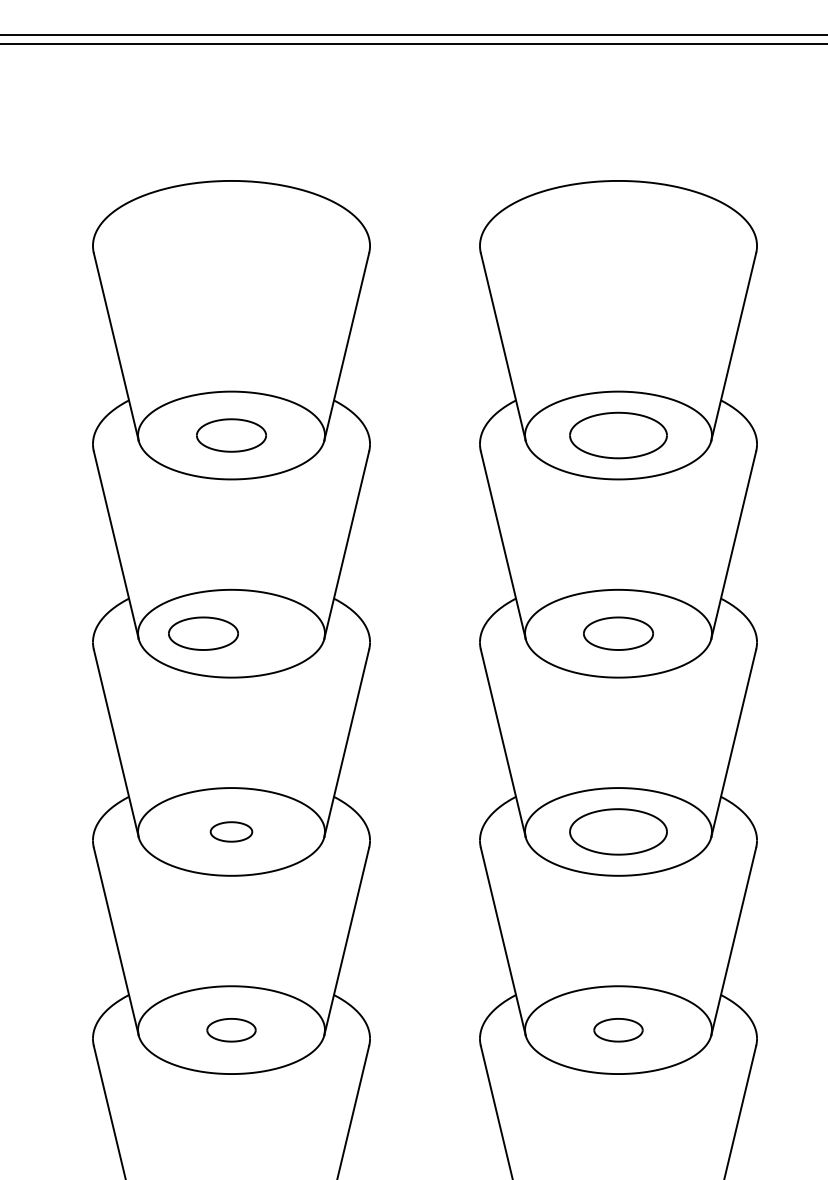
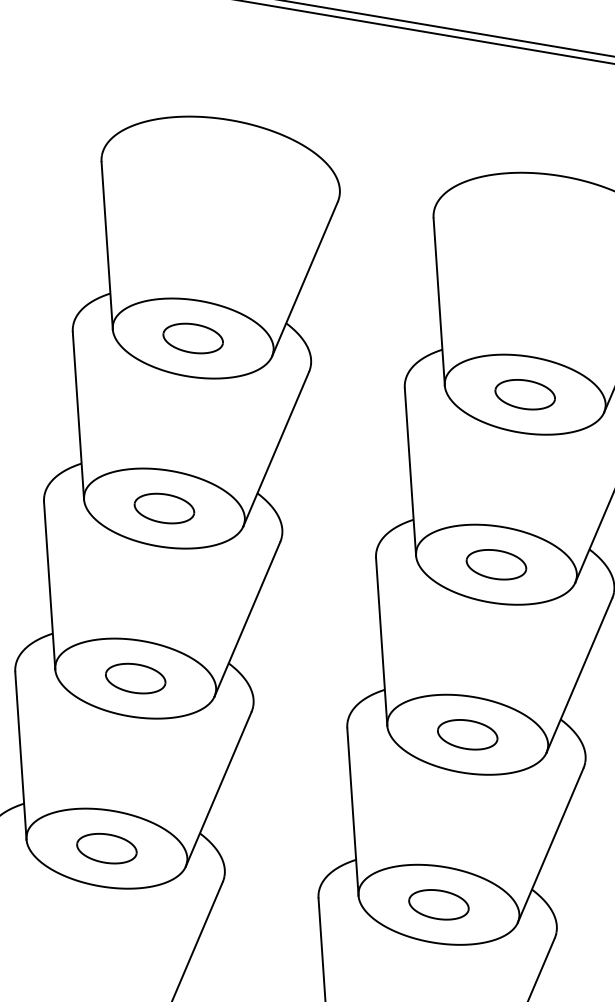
part: (618, 435) -> (525, 394), size x0.71
part: (203, 633) -> (164, 508), moved
part: (231, 831) -> (135, 678), size x1.67
part: (618, 831) -> (467, 734), size x0.71
part: (231, 1030) -> (106, 848), size x1.43
part: (618, 1030) -> (438, 905), size x1.43

